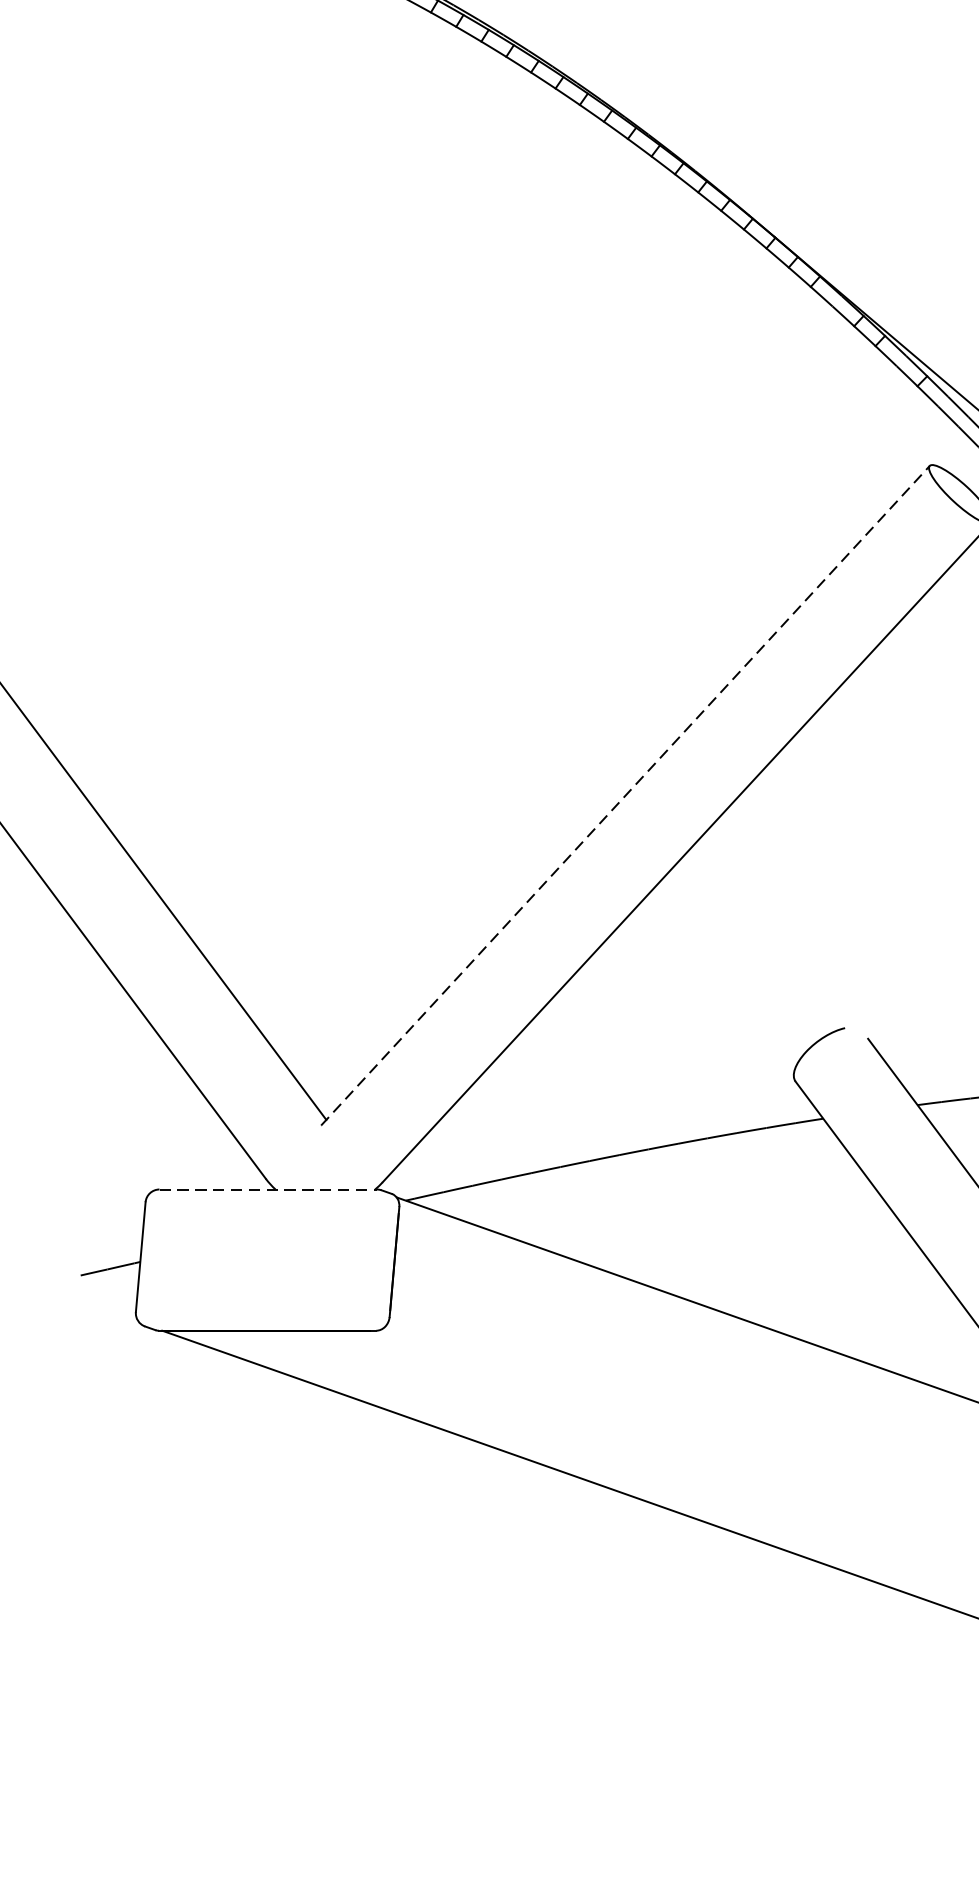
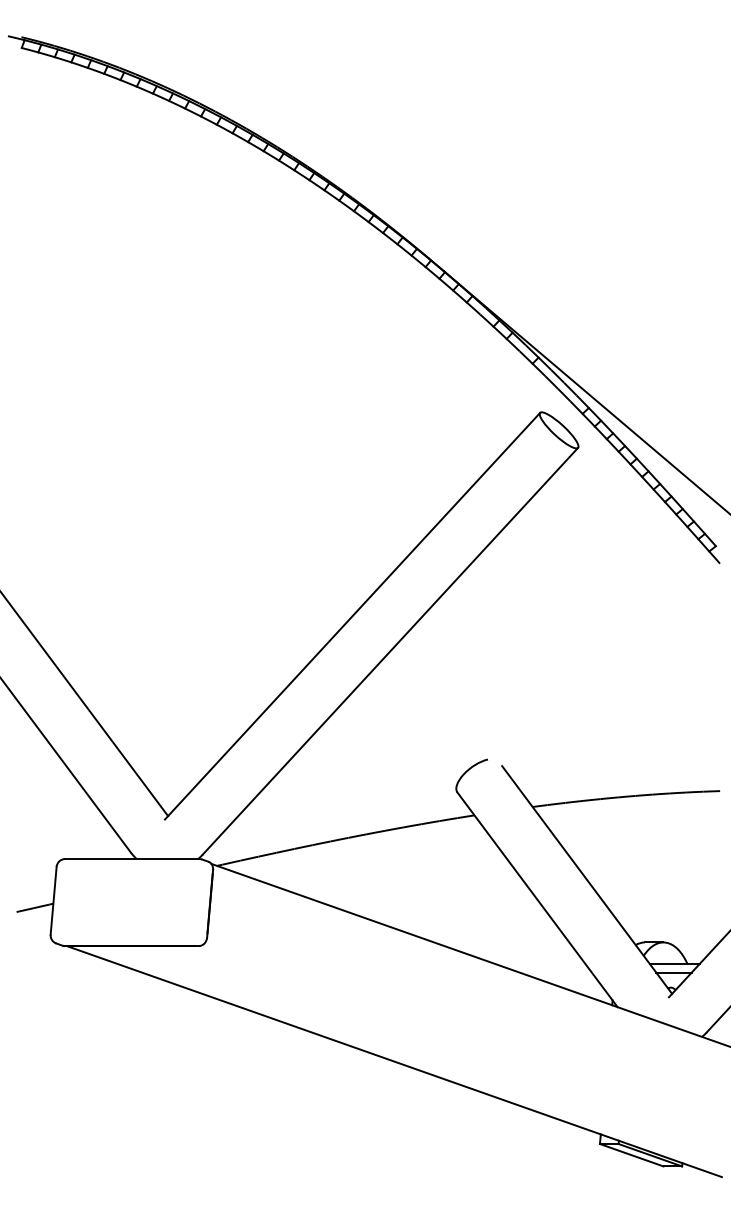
line: (625, 796) -> (352, 616), dashed -> solid
line: (268, 1190) -> (132, 859), dashed -> solid

